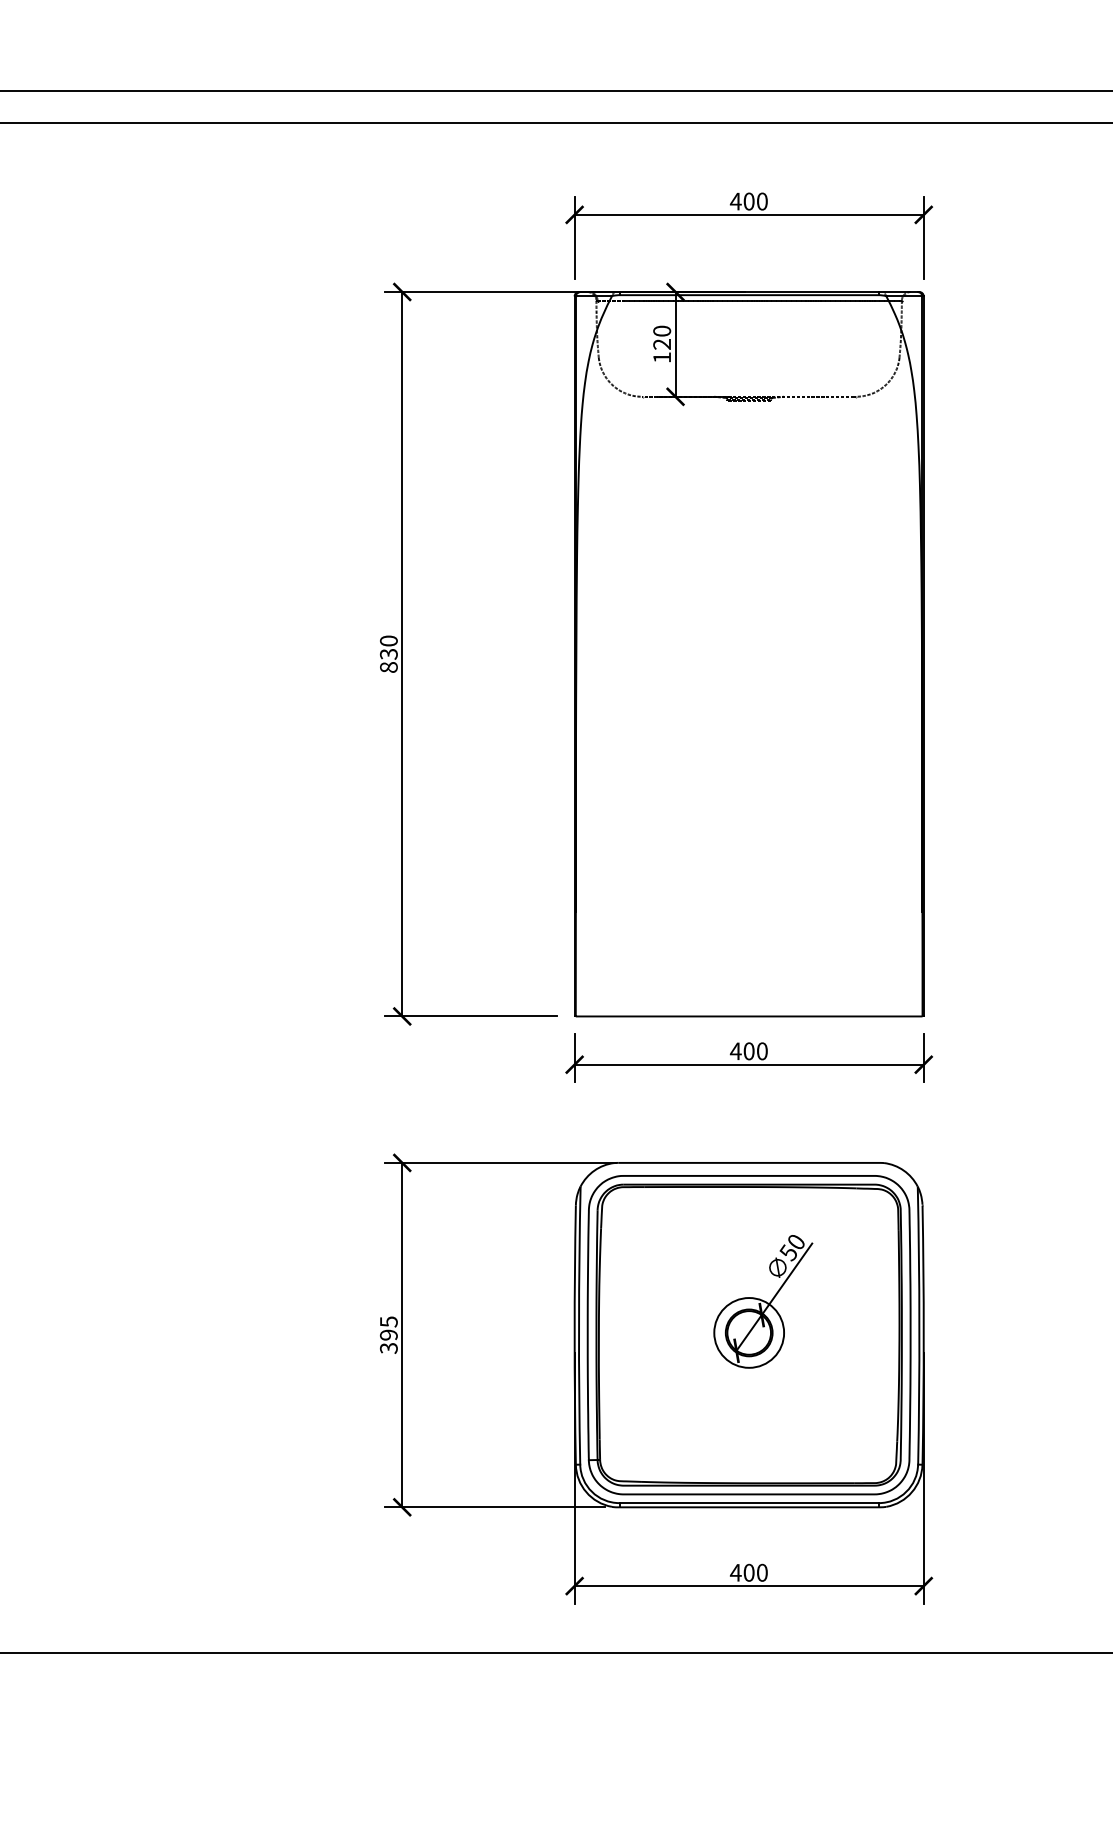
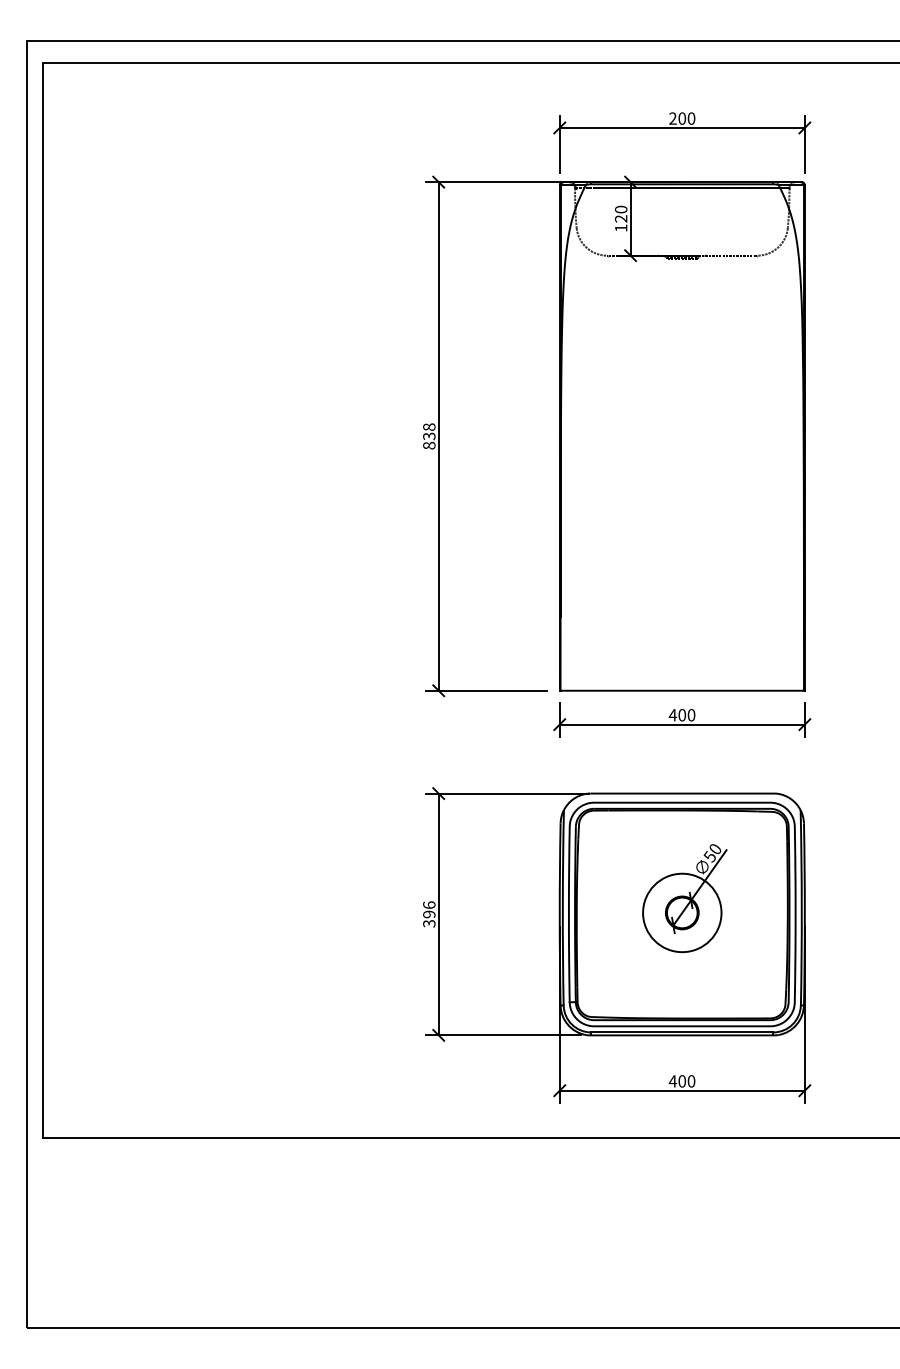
text: (735, 201) -> (672, 118), 400 -> 200
text: (389, 640) -> (429, 426), 830 -> 838
text: (389, 1320) -> (429, 904), 395 -> 396
circle: (748, 1332) -> (681, 912), size x1.6

